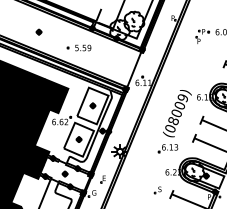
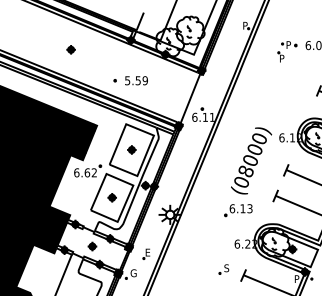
part: (38, 31) -> (70, 48), moved
part: (78, 47) -> (129, 80), moved
text: (182, 98) -> (258, 139), (08009) -> (08000)

